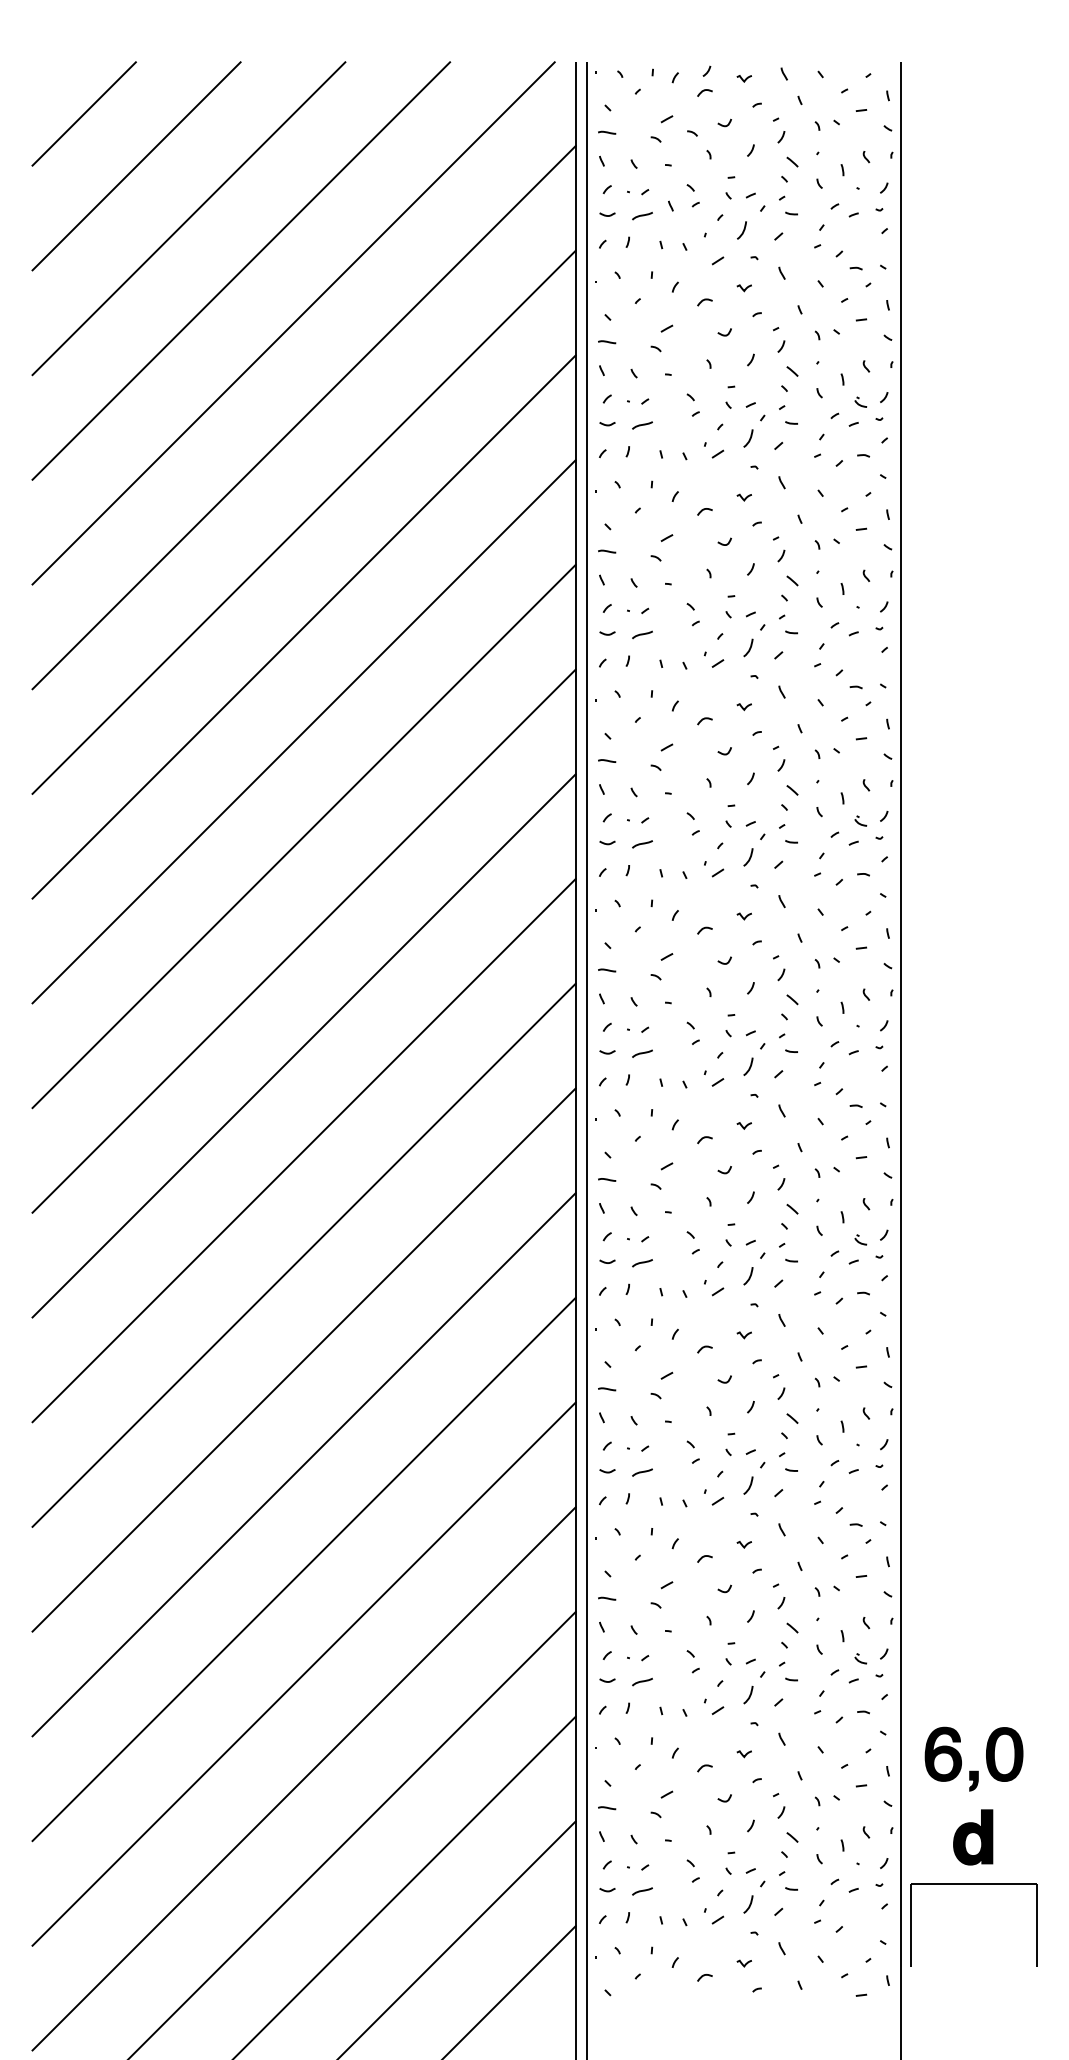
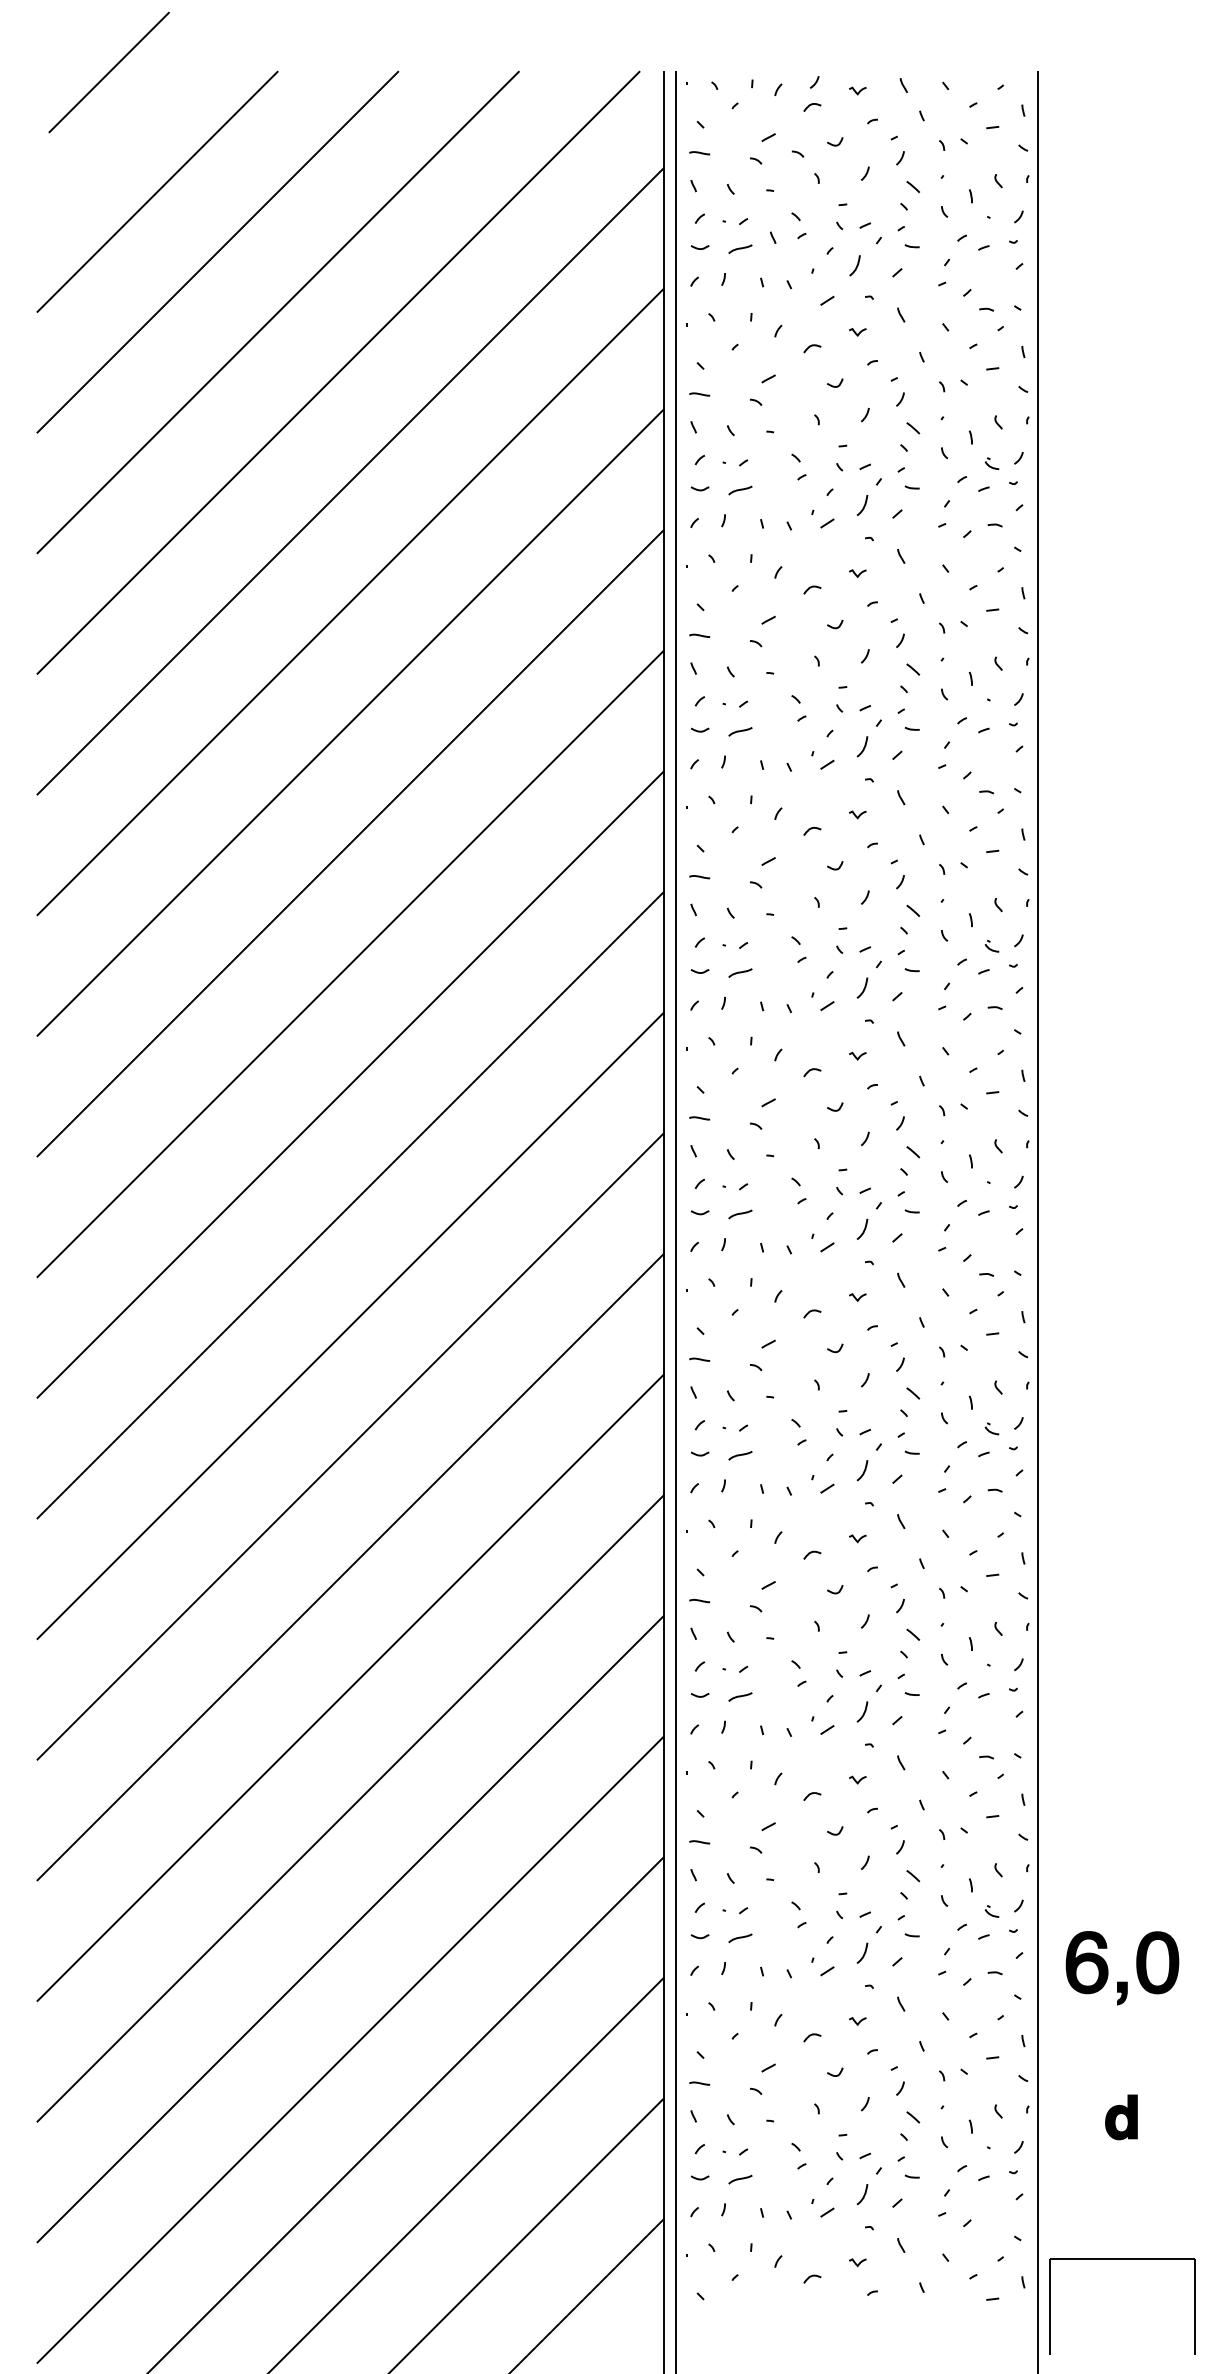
line: (83, 113) -> (108, 72), moved
part: (974, 1770) -> (1122, 1981), moved
part: (973, 1837) -> (1121, 2117), size x0.7
part: (974, 1884) -> (1122, 2259), moved

